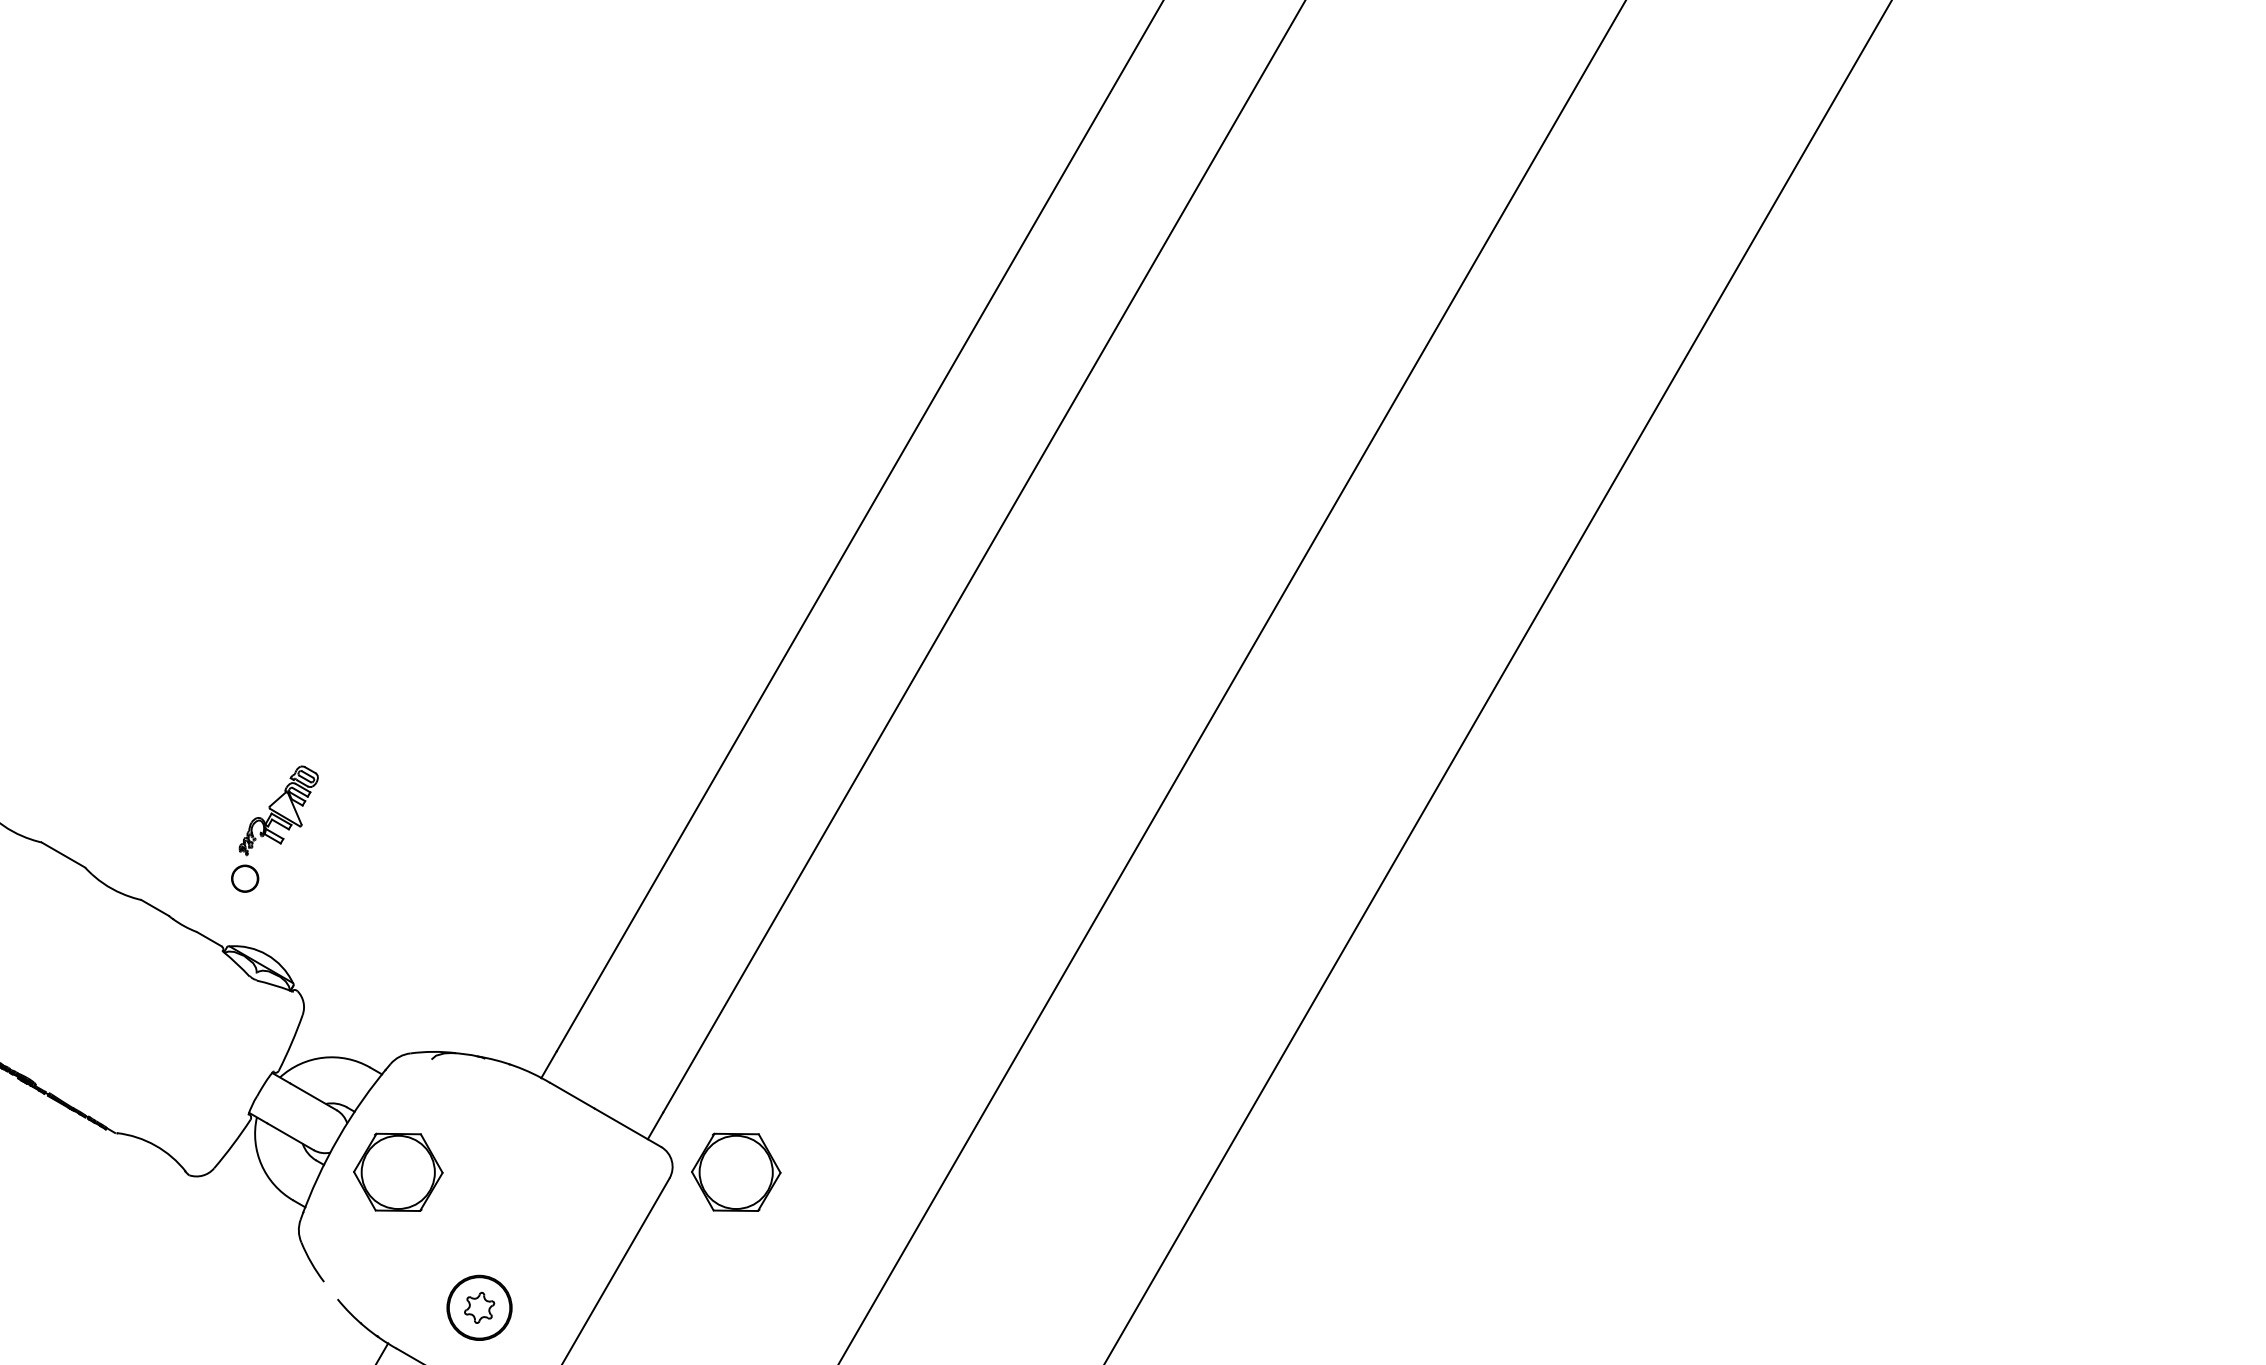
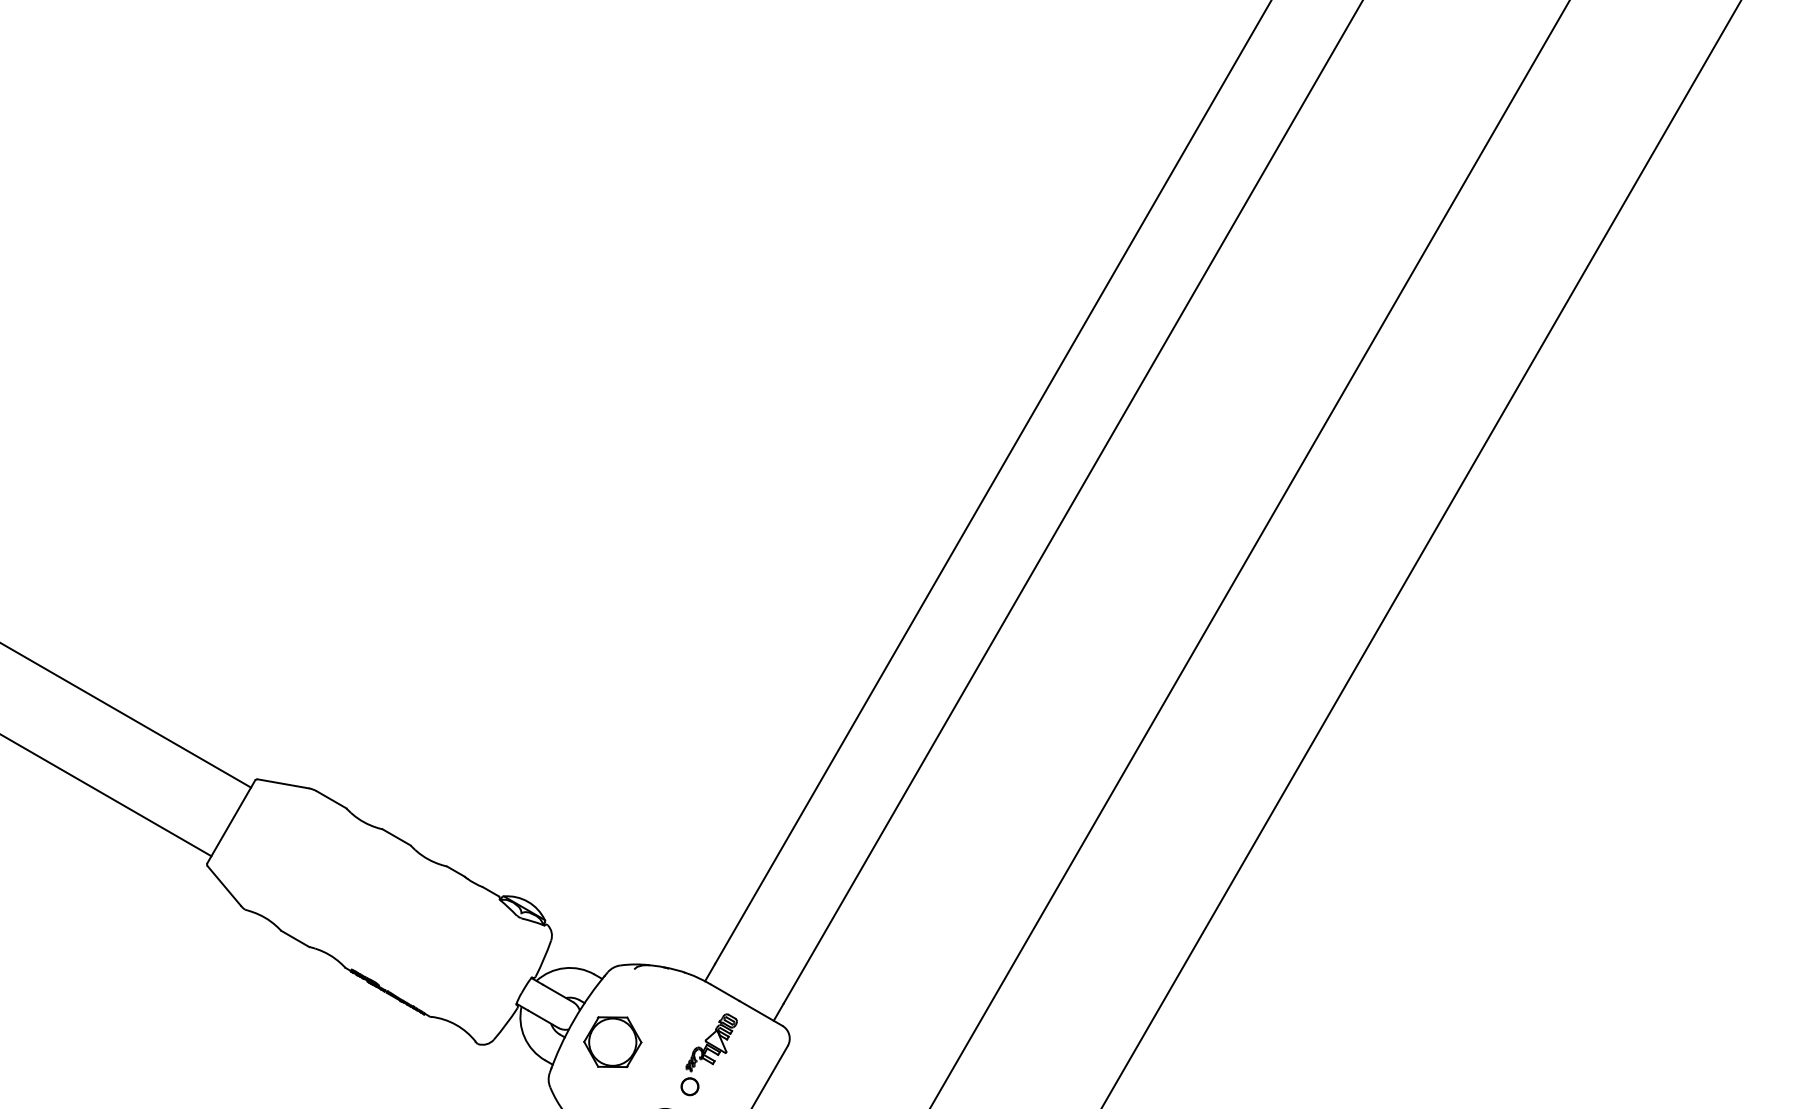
part: (273, 828) -> (708, 1054), moved
part: (735, 1171) -> (830, 1041), removed

